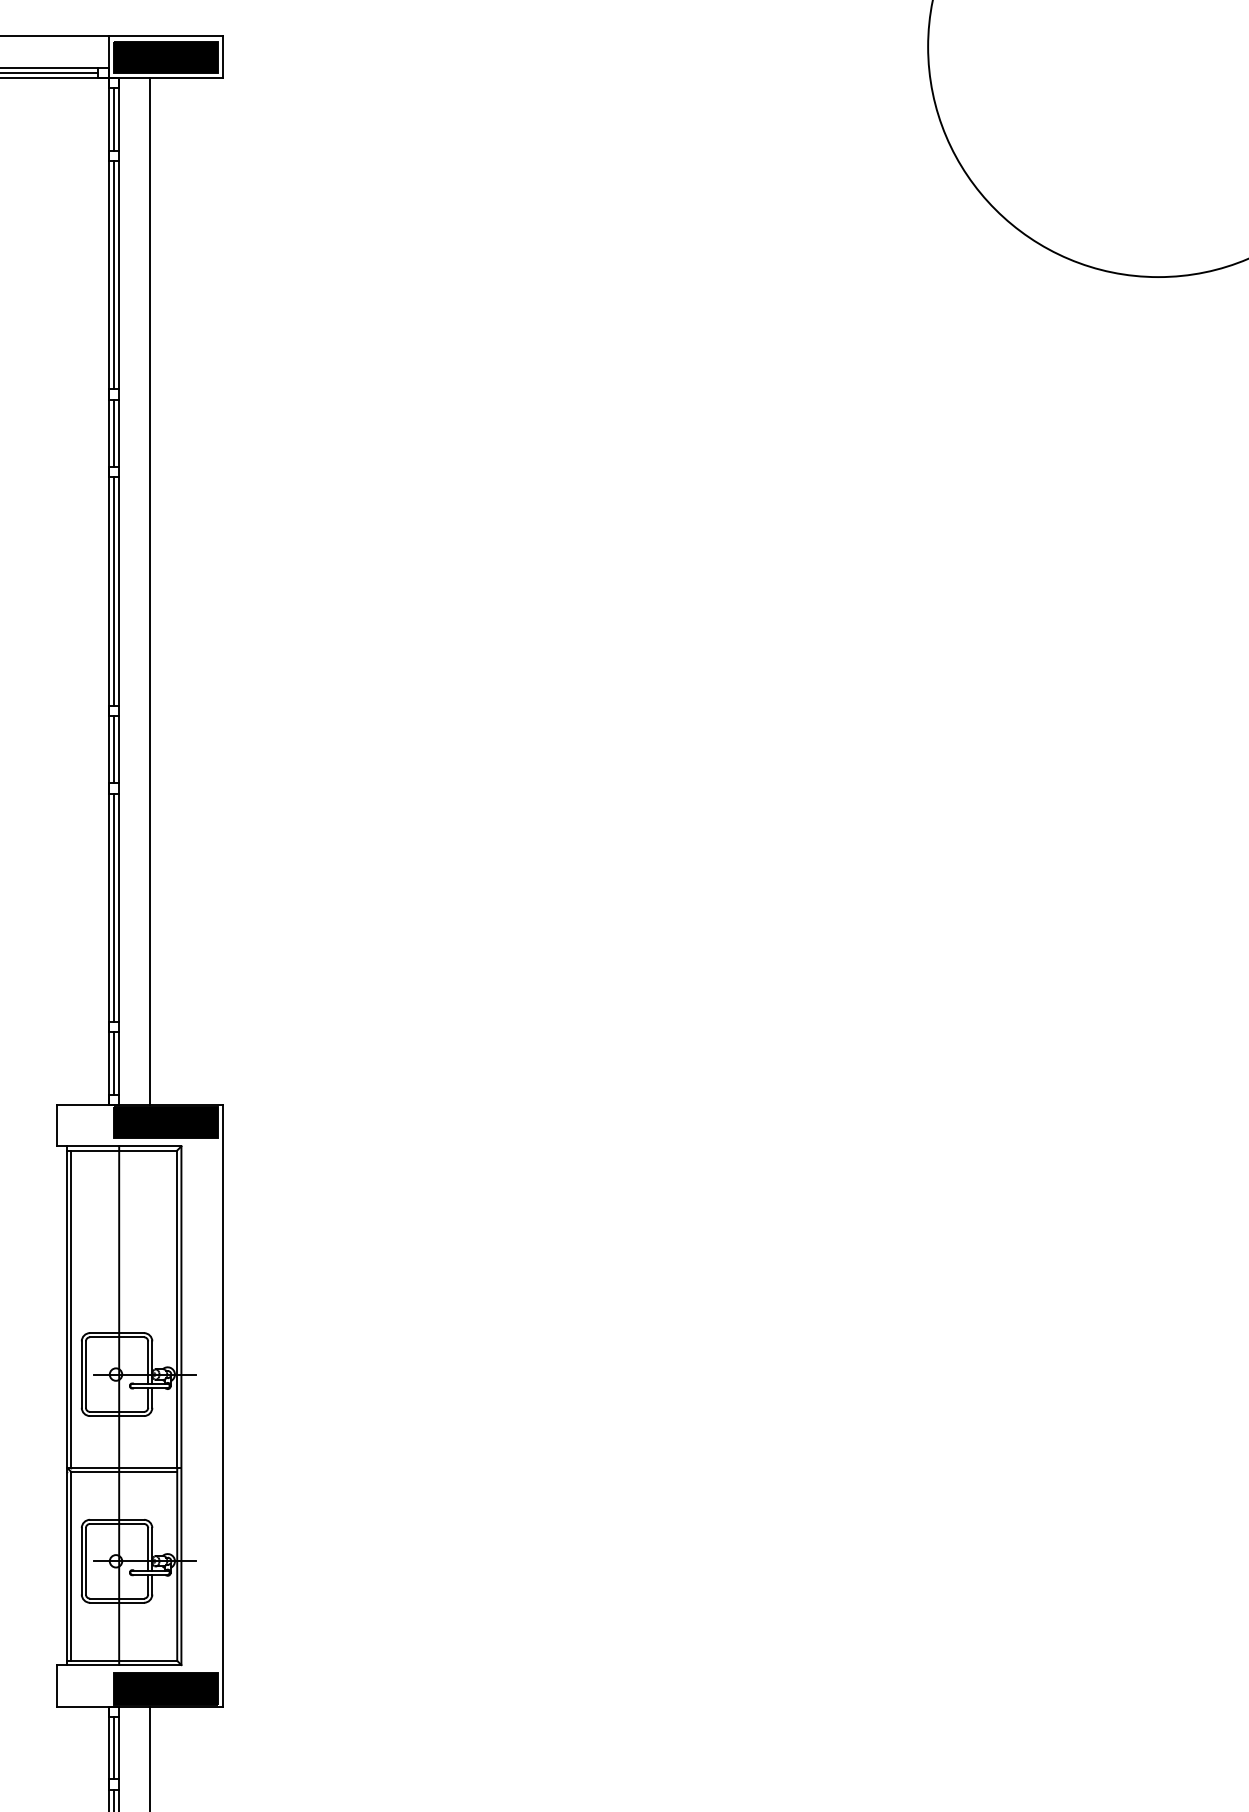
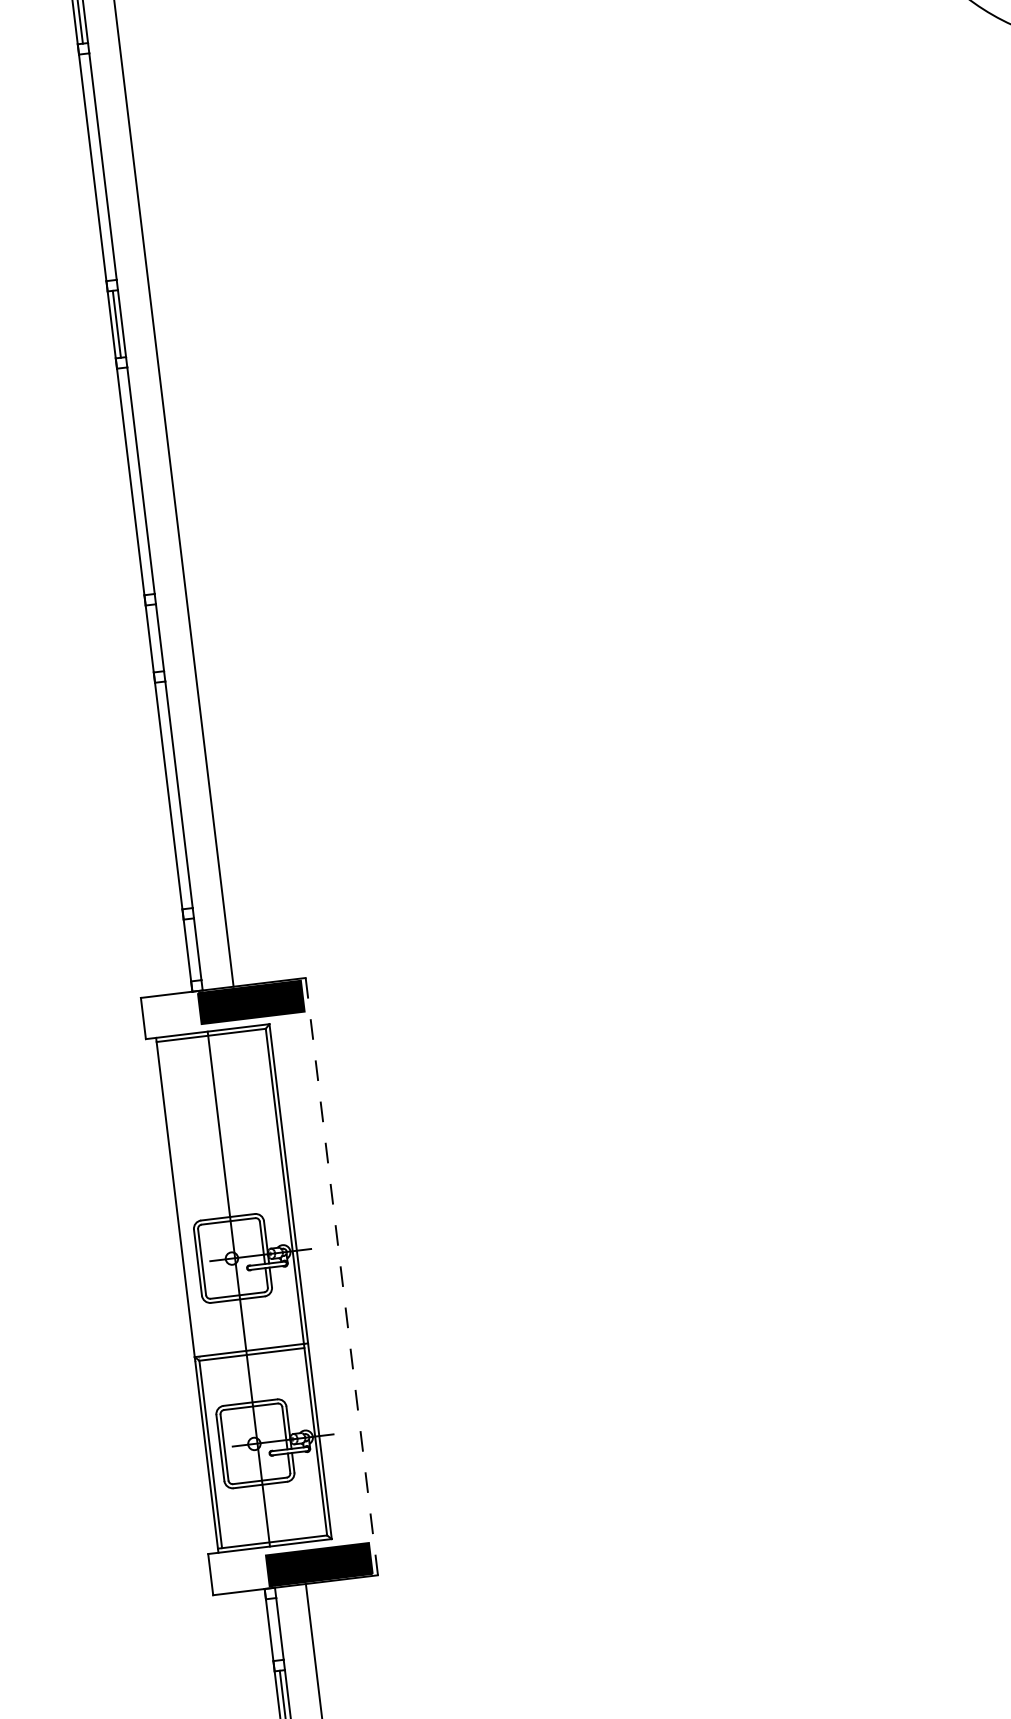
line: (114, 274) -> (98, 166), removed
line: (114, 591) -> (136, 481), removed
line: (114, 749) -> (155, 638), removed
line: (114, 907) -> (174, 795), removed
line: (114, 1063) -> (193, 949), removed
line: (71, 1308) -> (179, 1198), removed
line: (222, 1405) -> (341, 1276), solid -> dashed
line: (114, 1747) -> (275, 1628), removed

